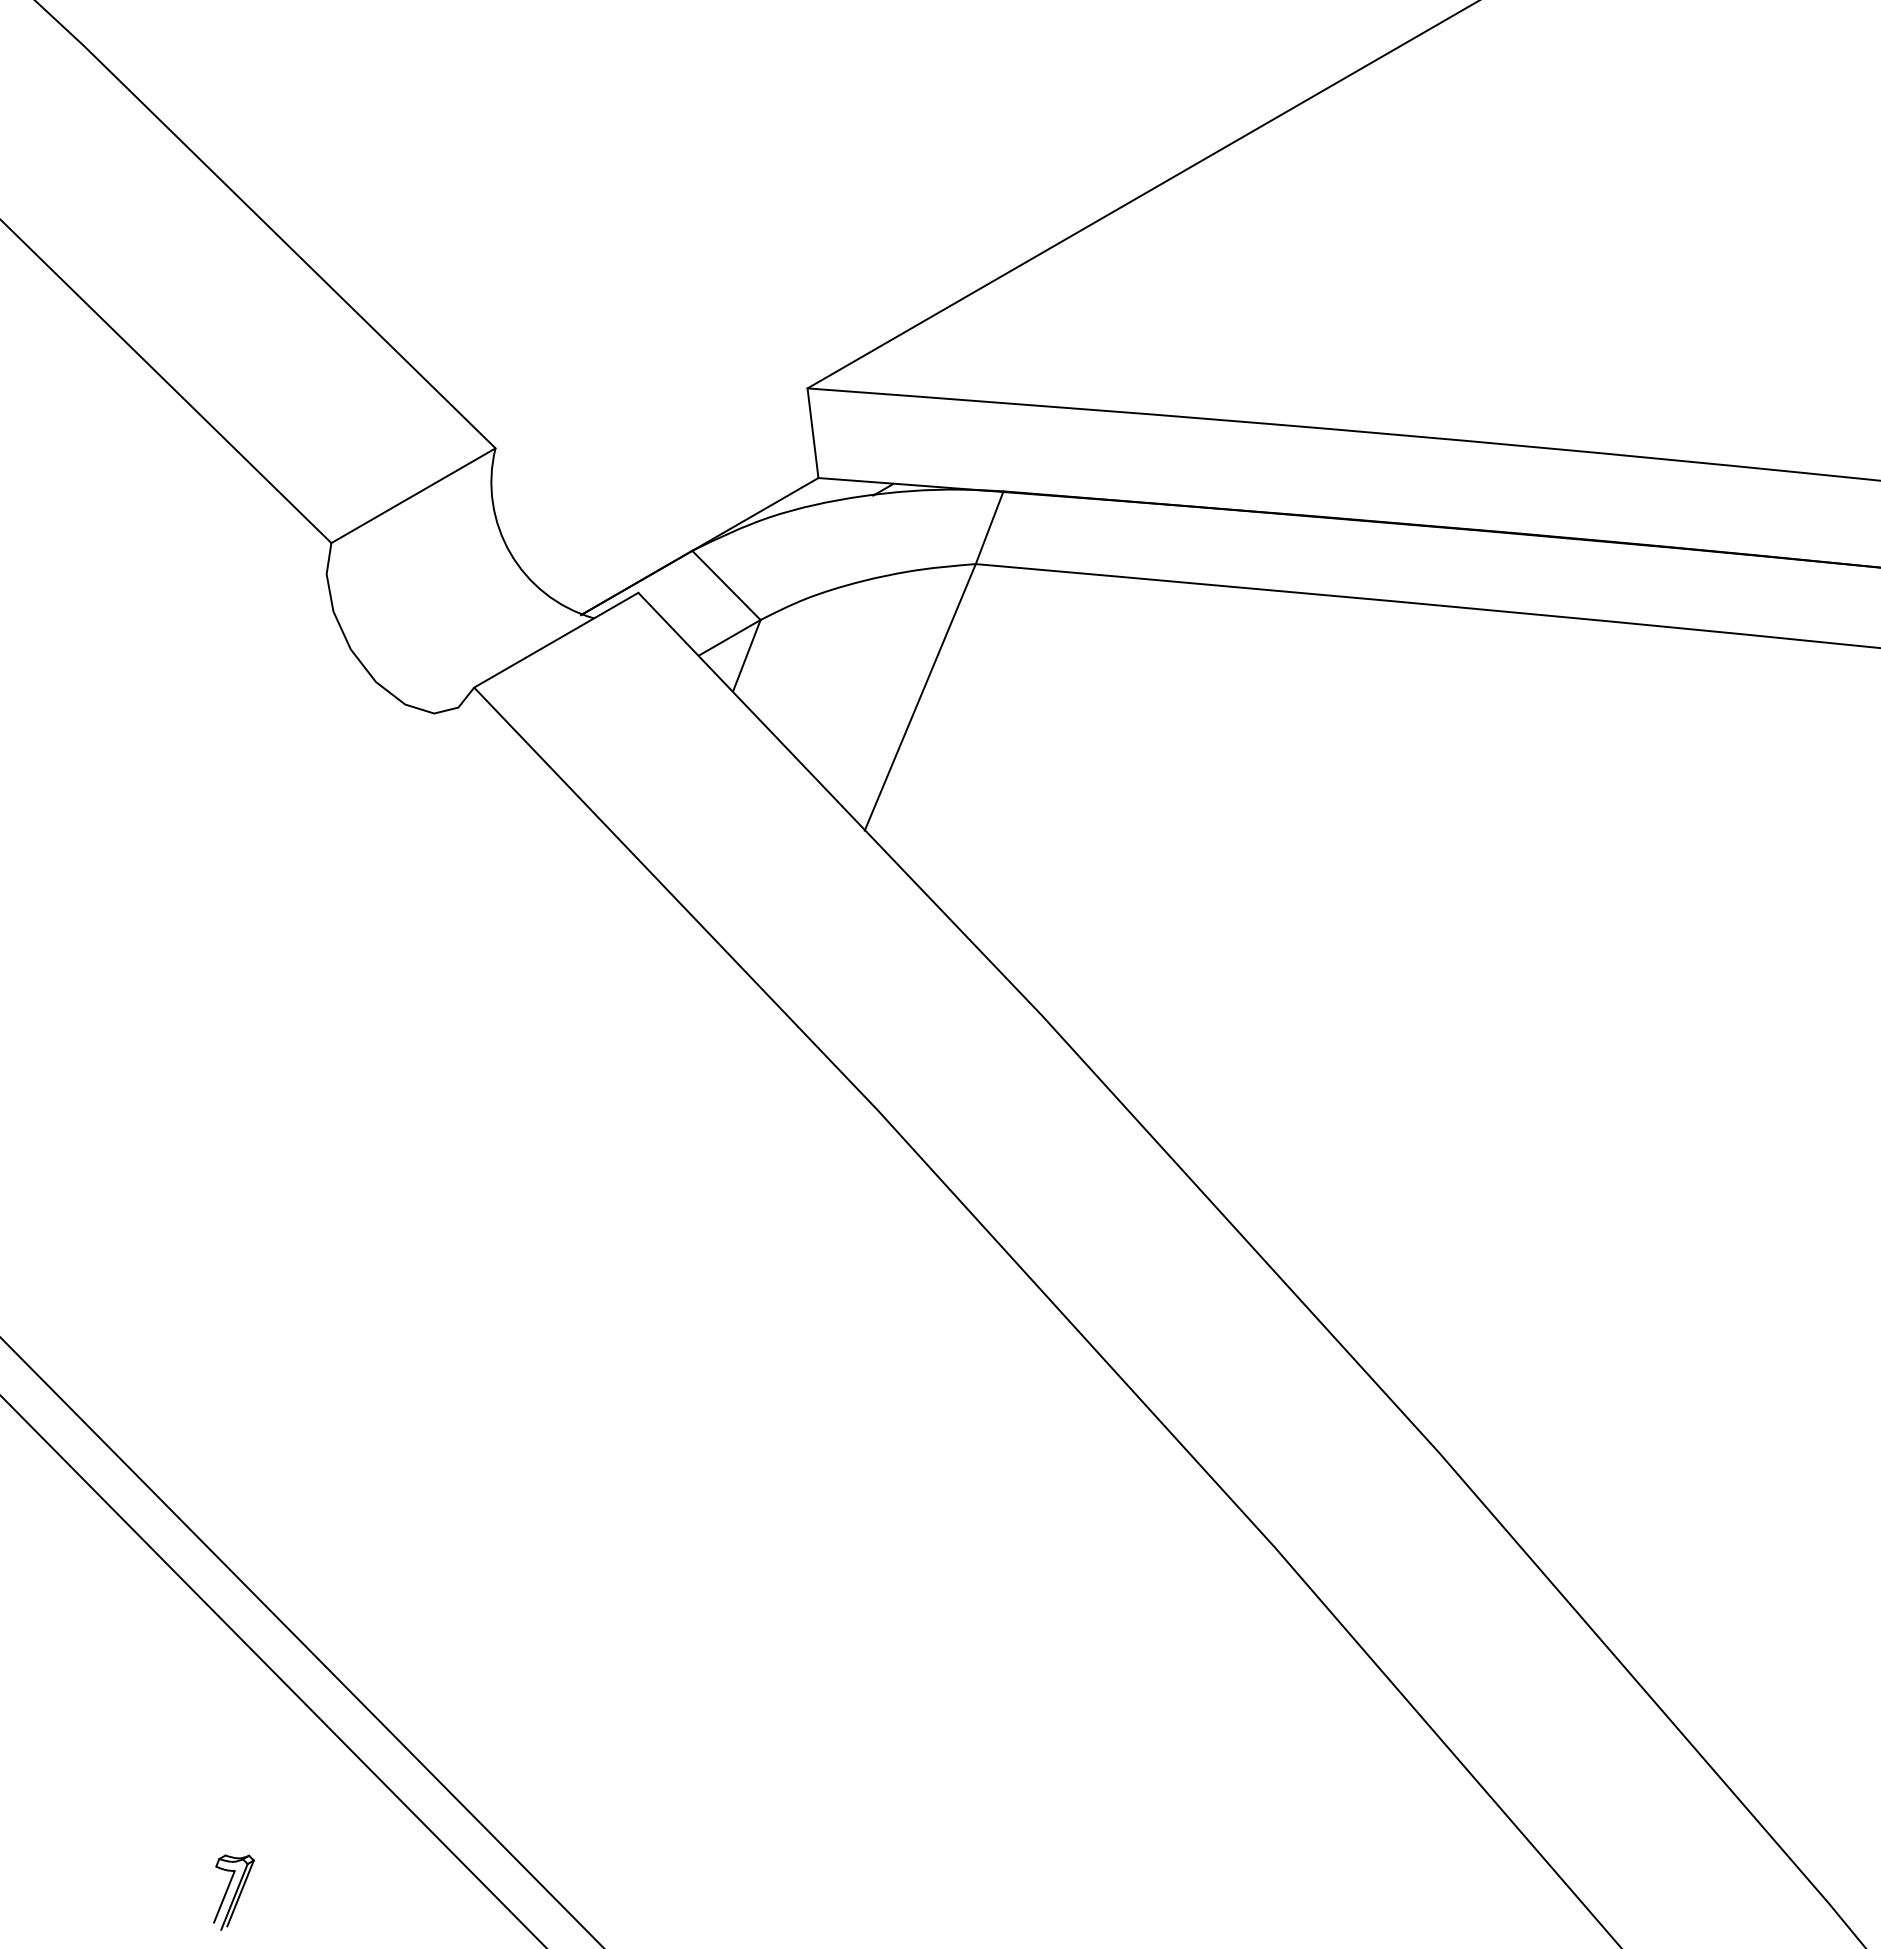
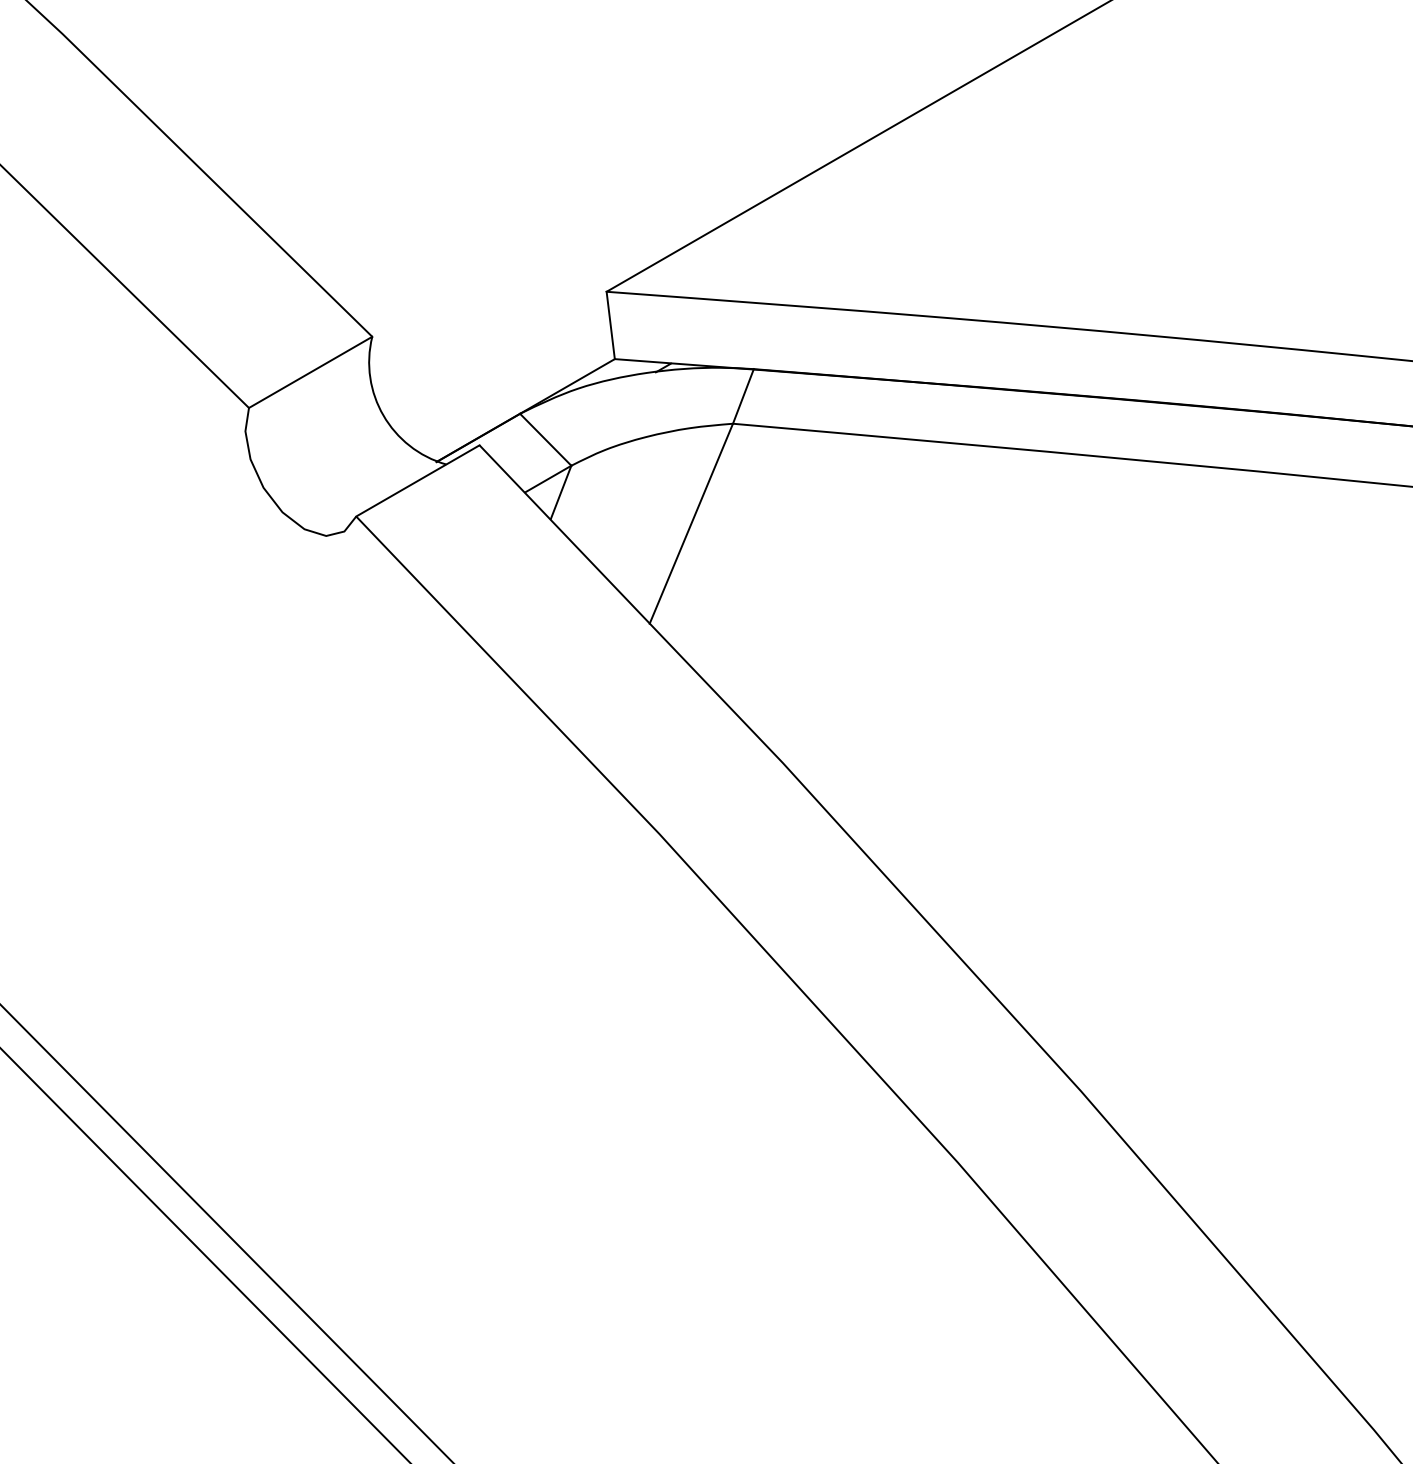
part: (233, 1892) -> (175, 1421), removed

